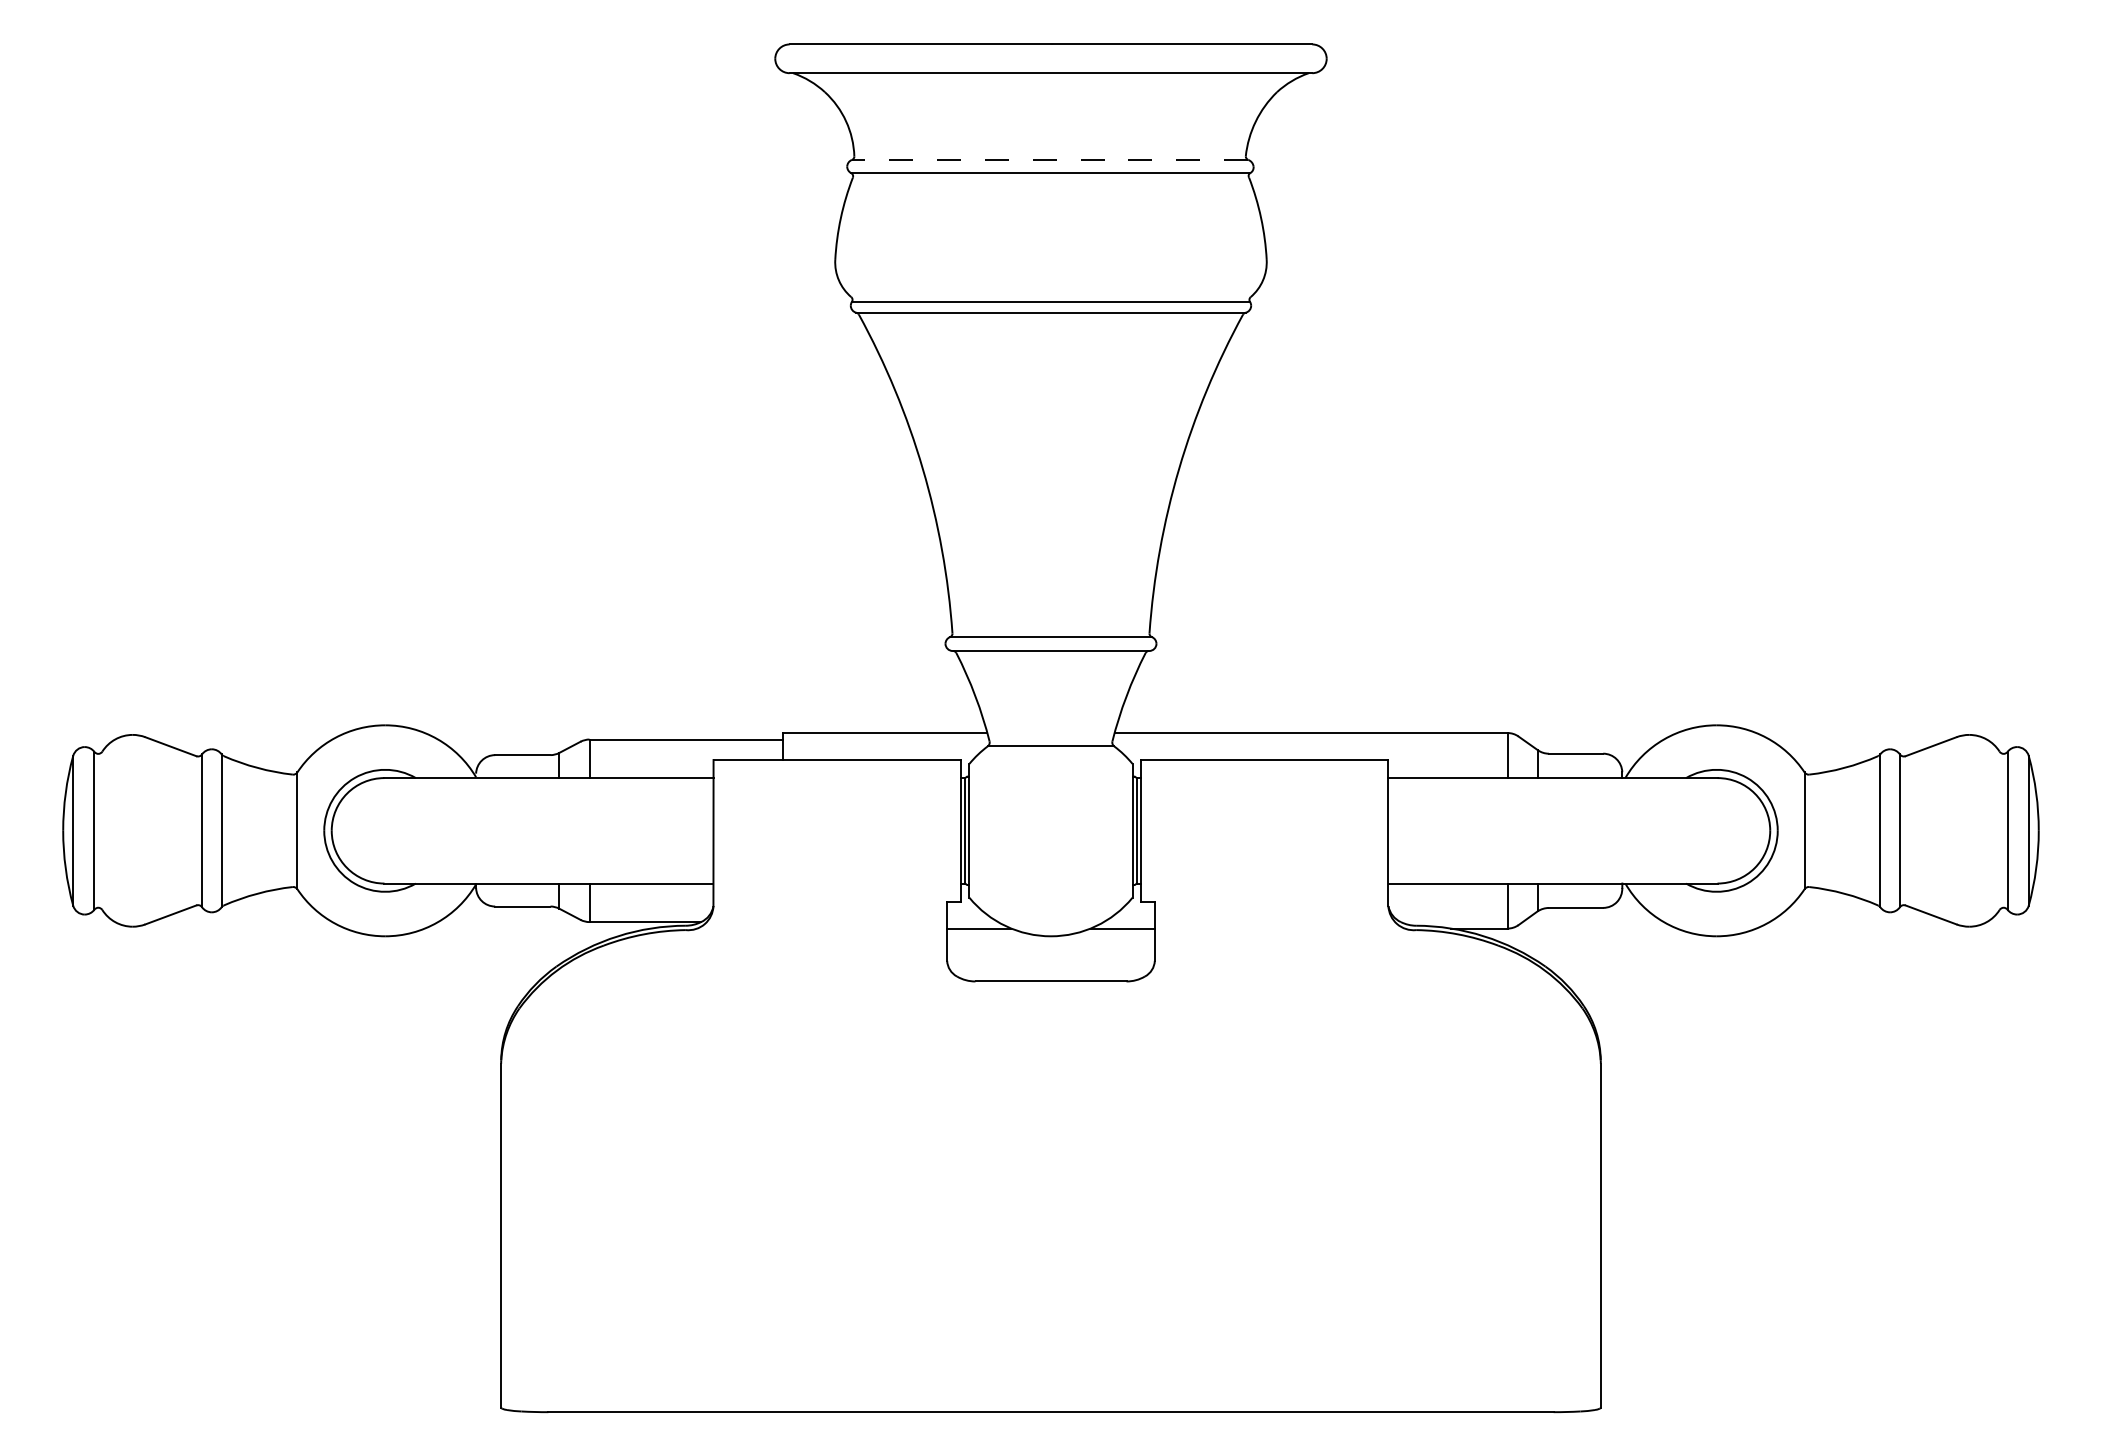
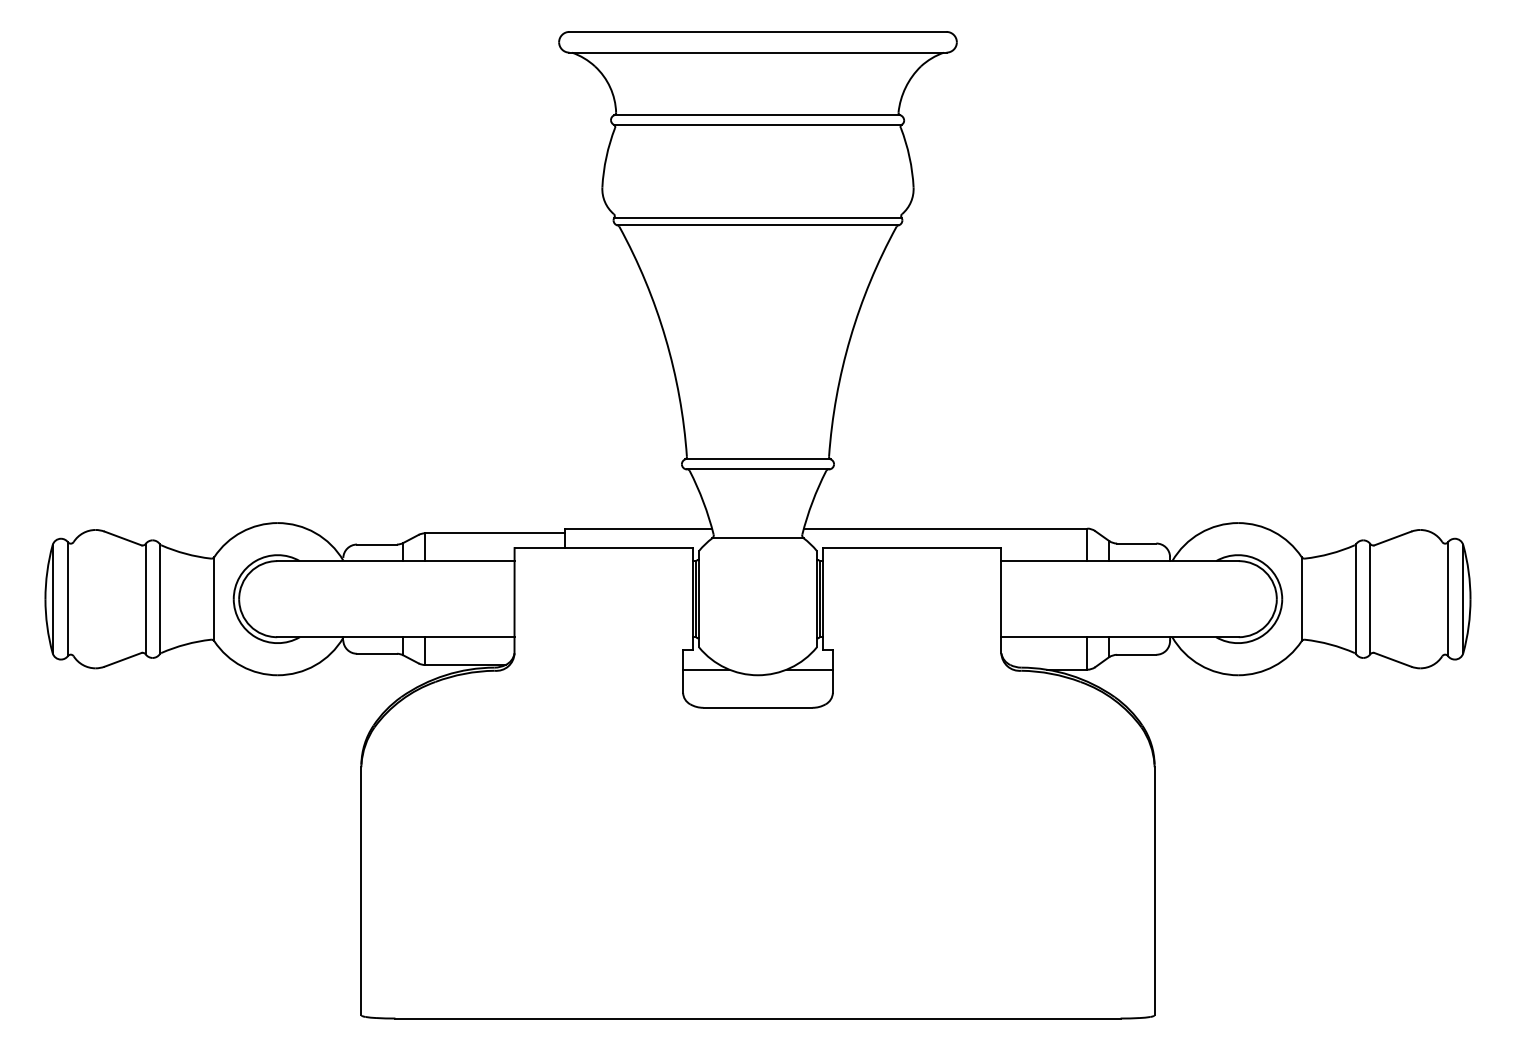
line: (1050, 160) -> (757, 115), dashed -> solid

